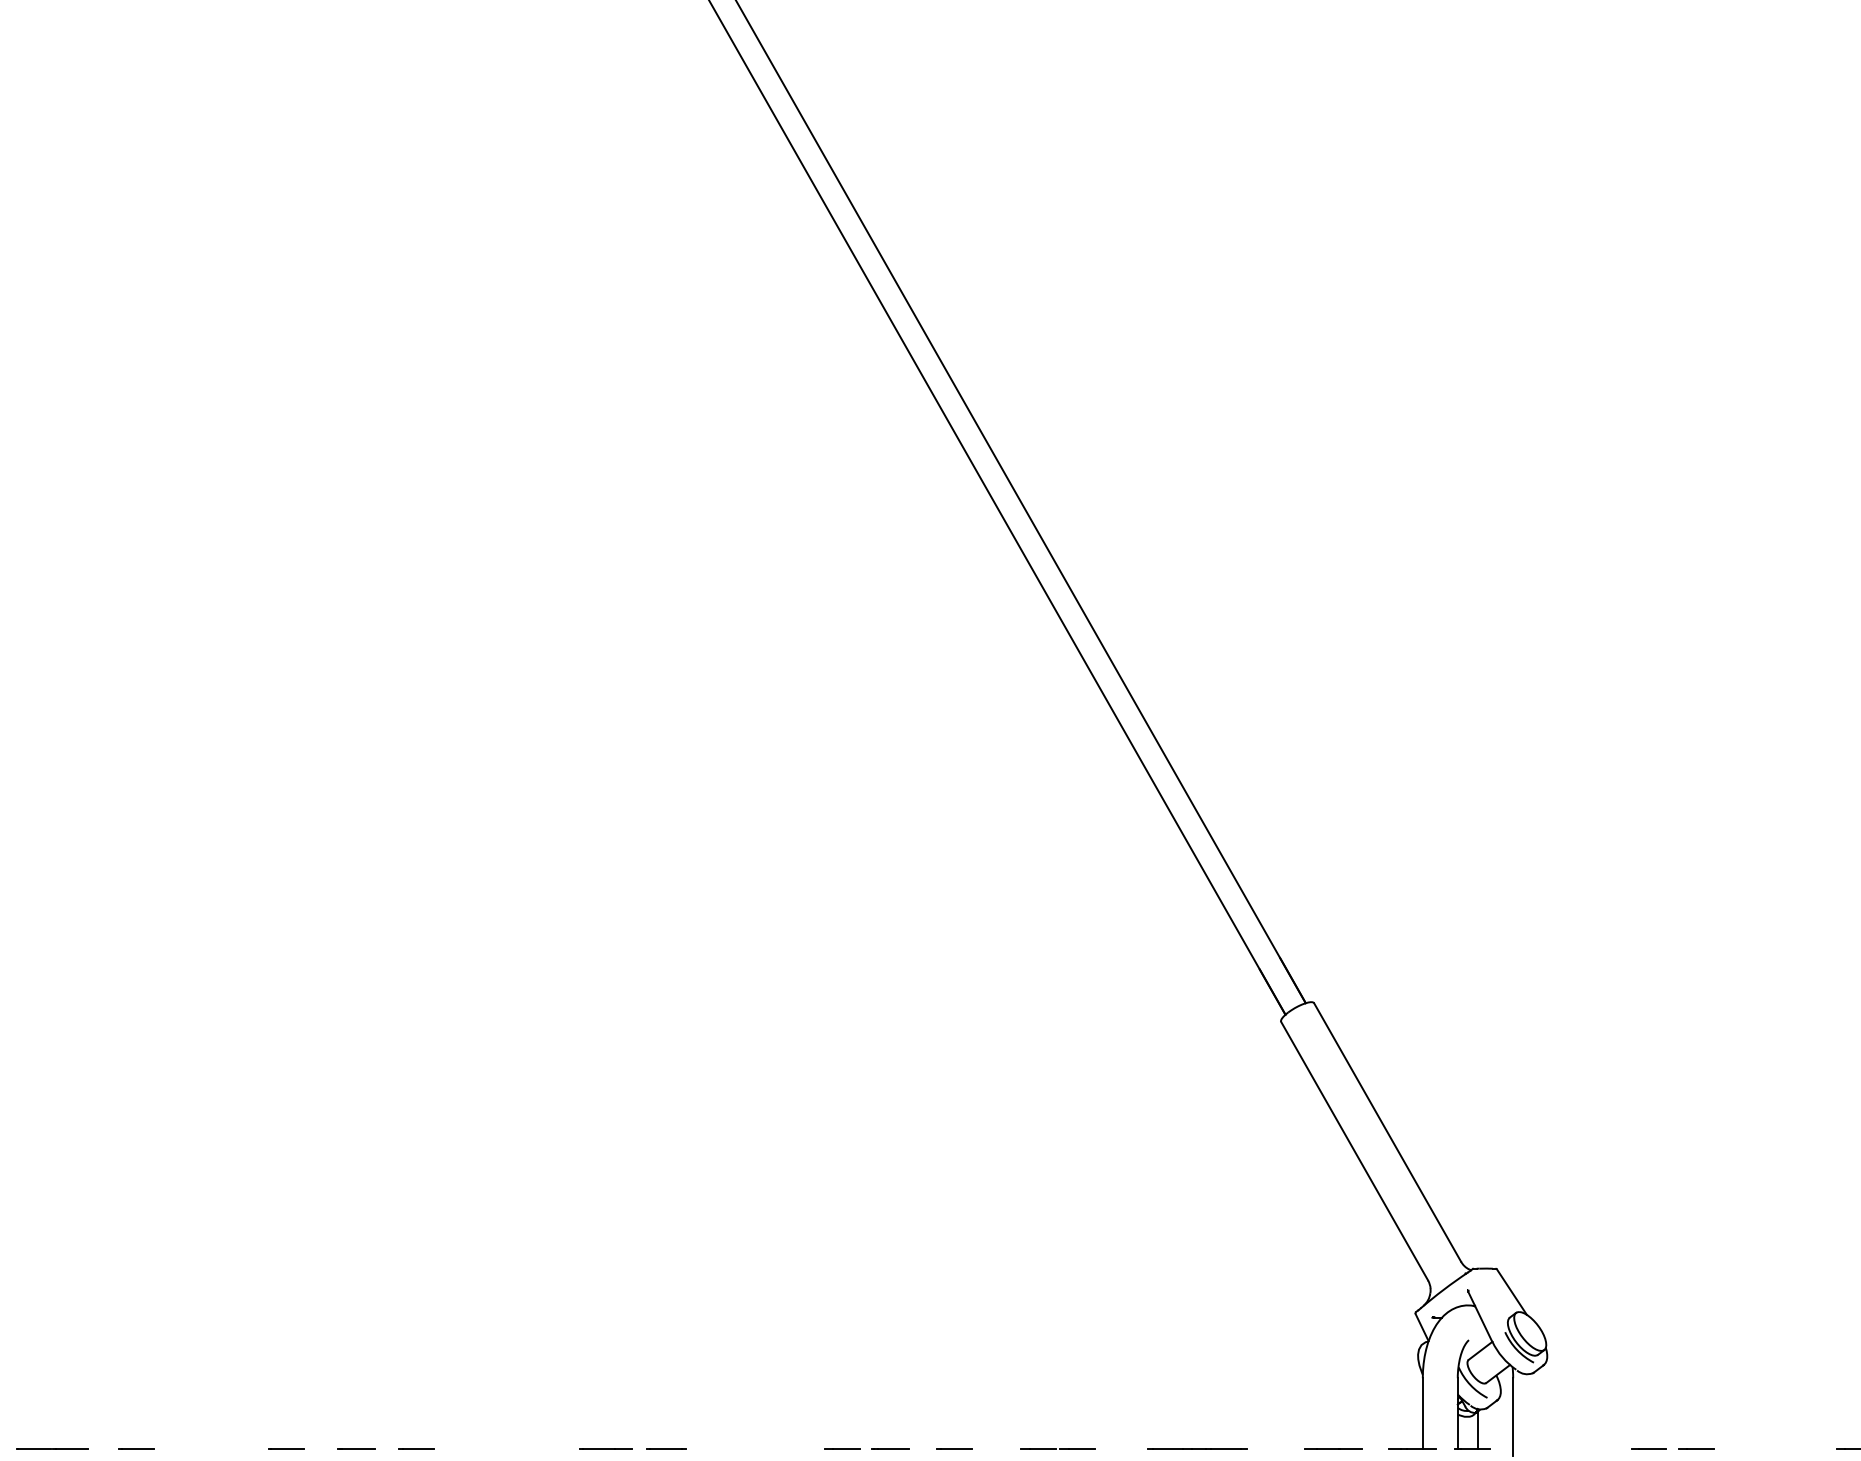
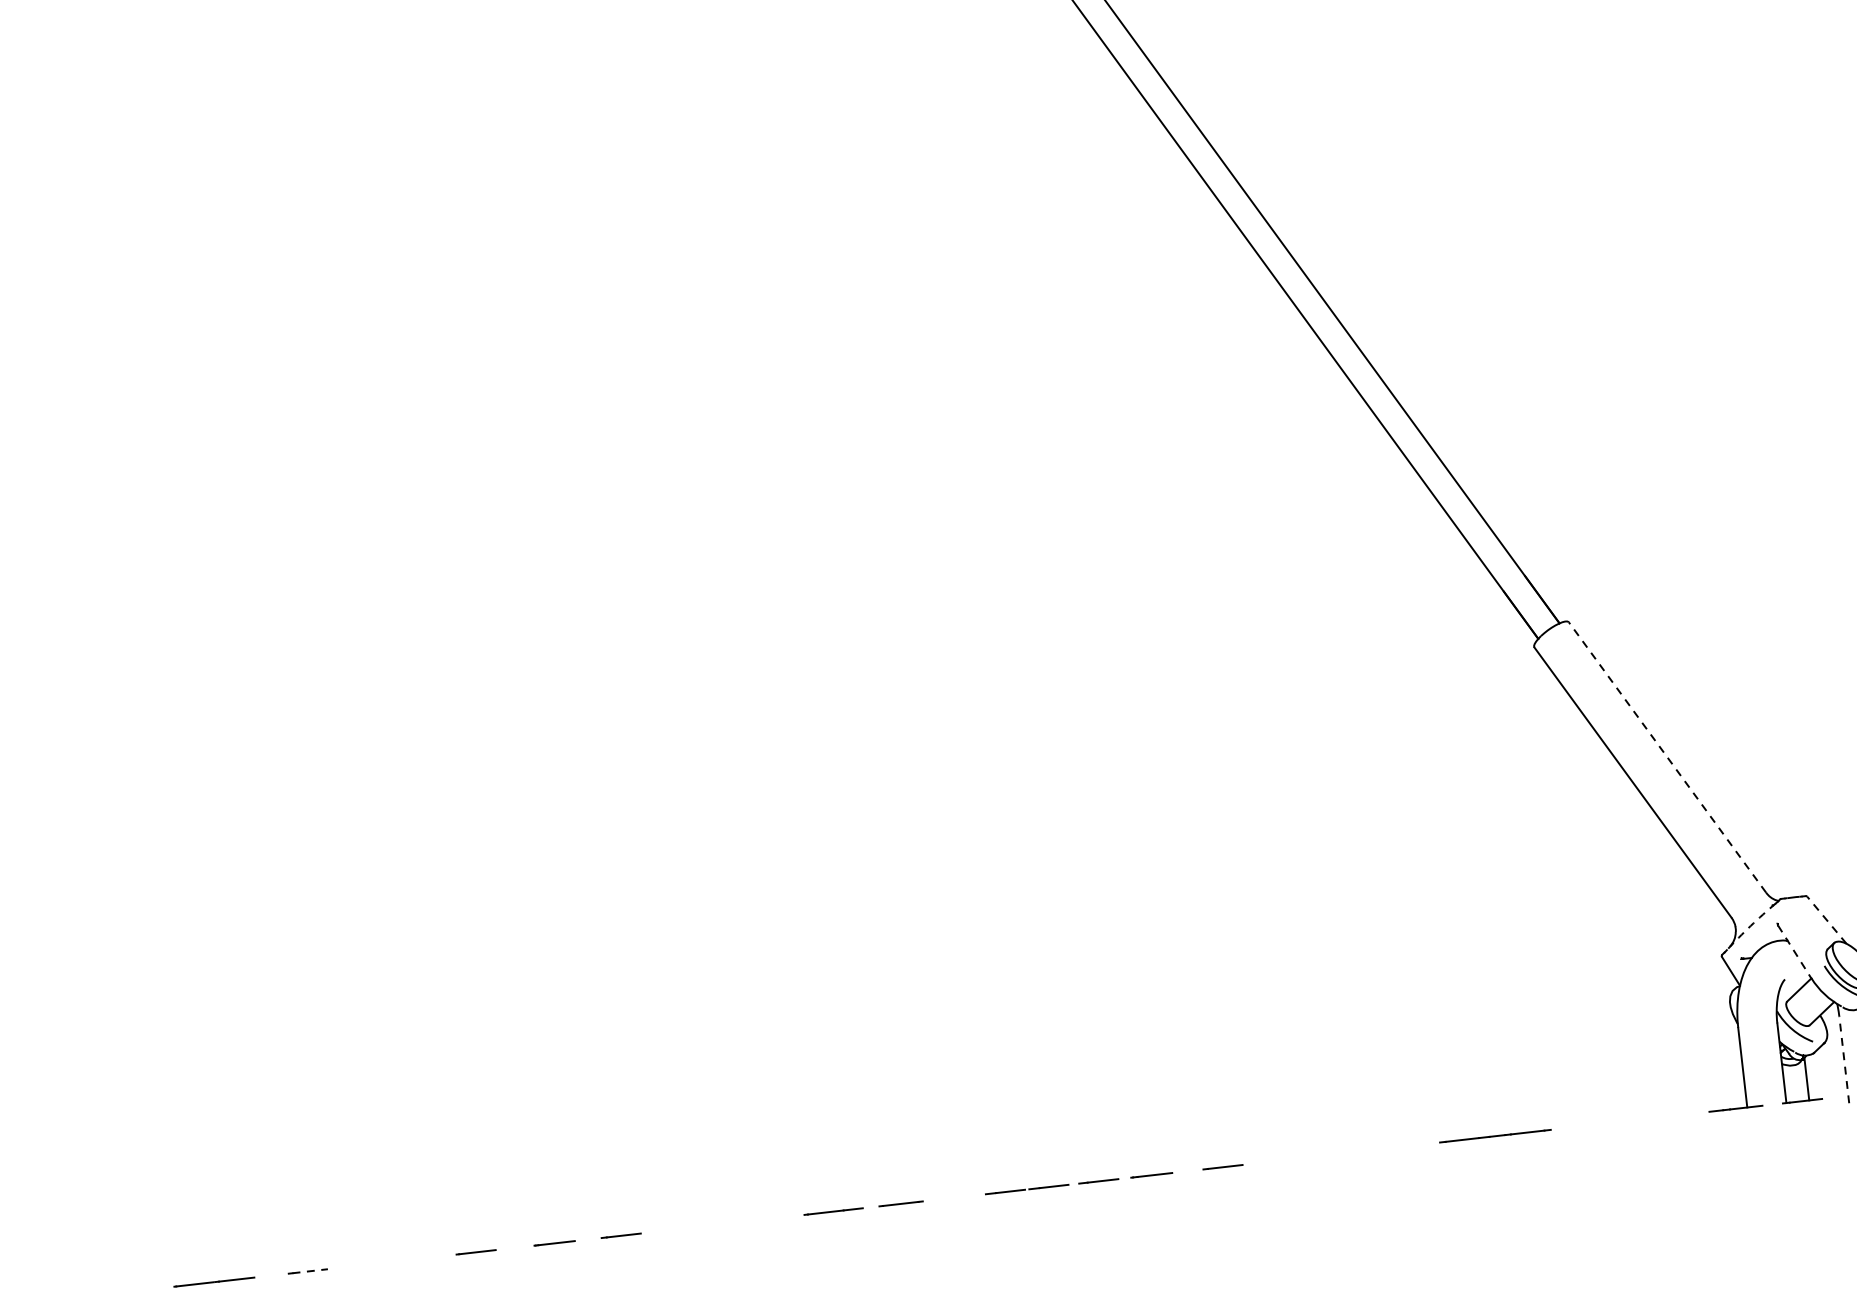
line: (1387, 1132) -> (1667, 757), solid -> dashed
arc: (1443, 1289) -> (1750, 926), solid -> dashed
line: (1511, 1291) -> (1826, 919), solid -> dashed
line: (1480, 1316) -> (1794, 951), solid -> dashed
line: (1513, 1417) -> (1844, 1060), solid -> dashed
line: (1056, 1448) -> (1025, 1188), moved
line: (1333, 1448) -> (1647, 1117), removed
line: (137, 1449) -> (309, 1271), solid -> dashed

